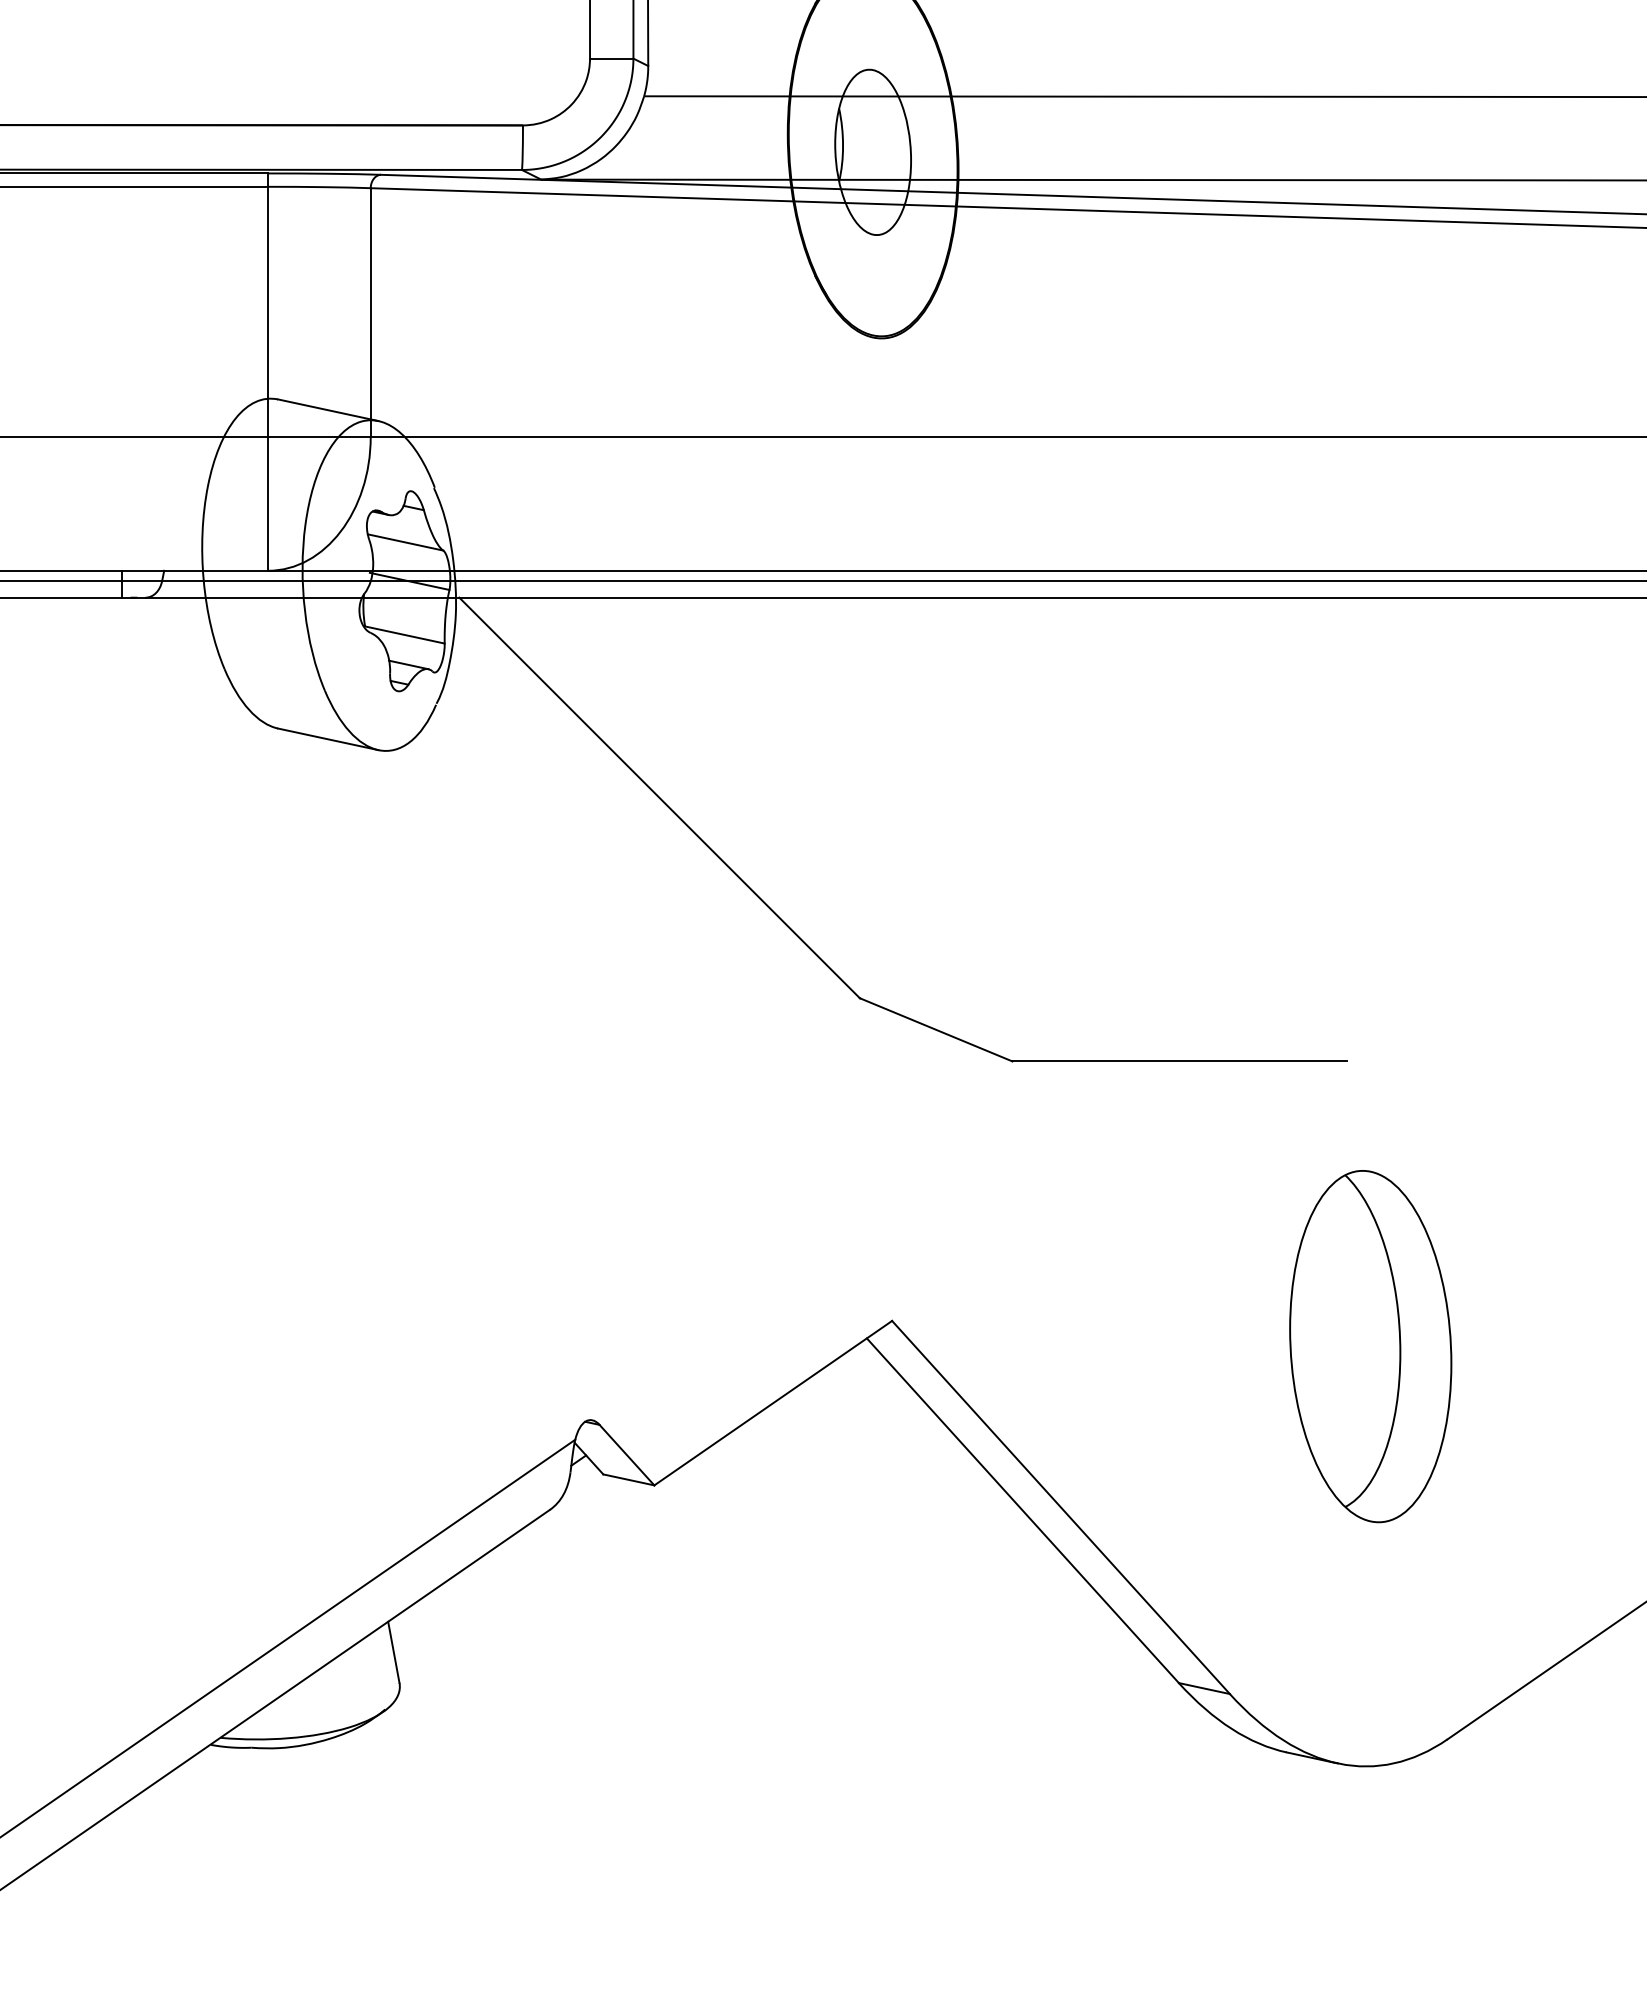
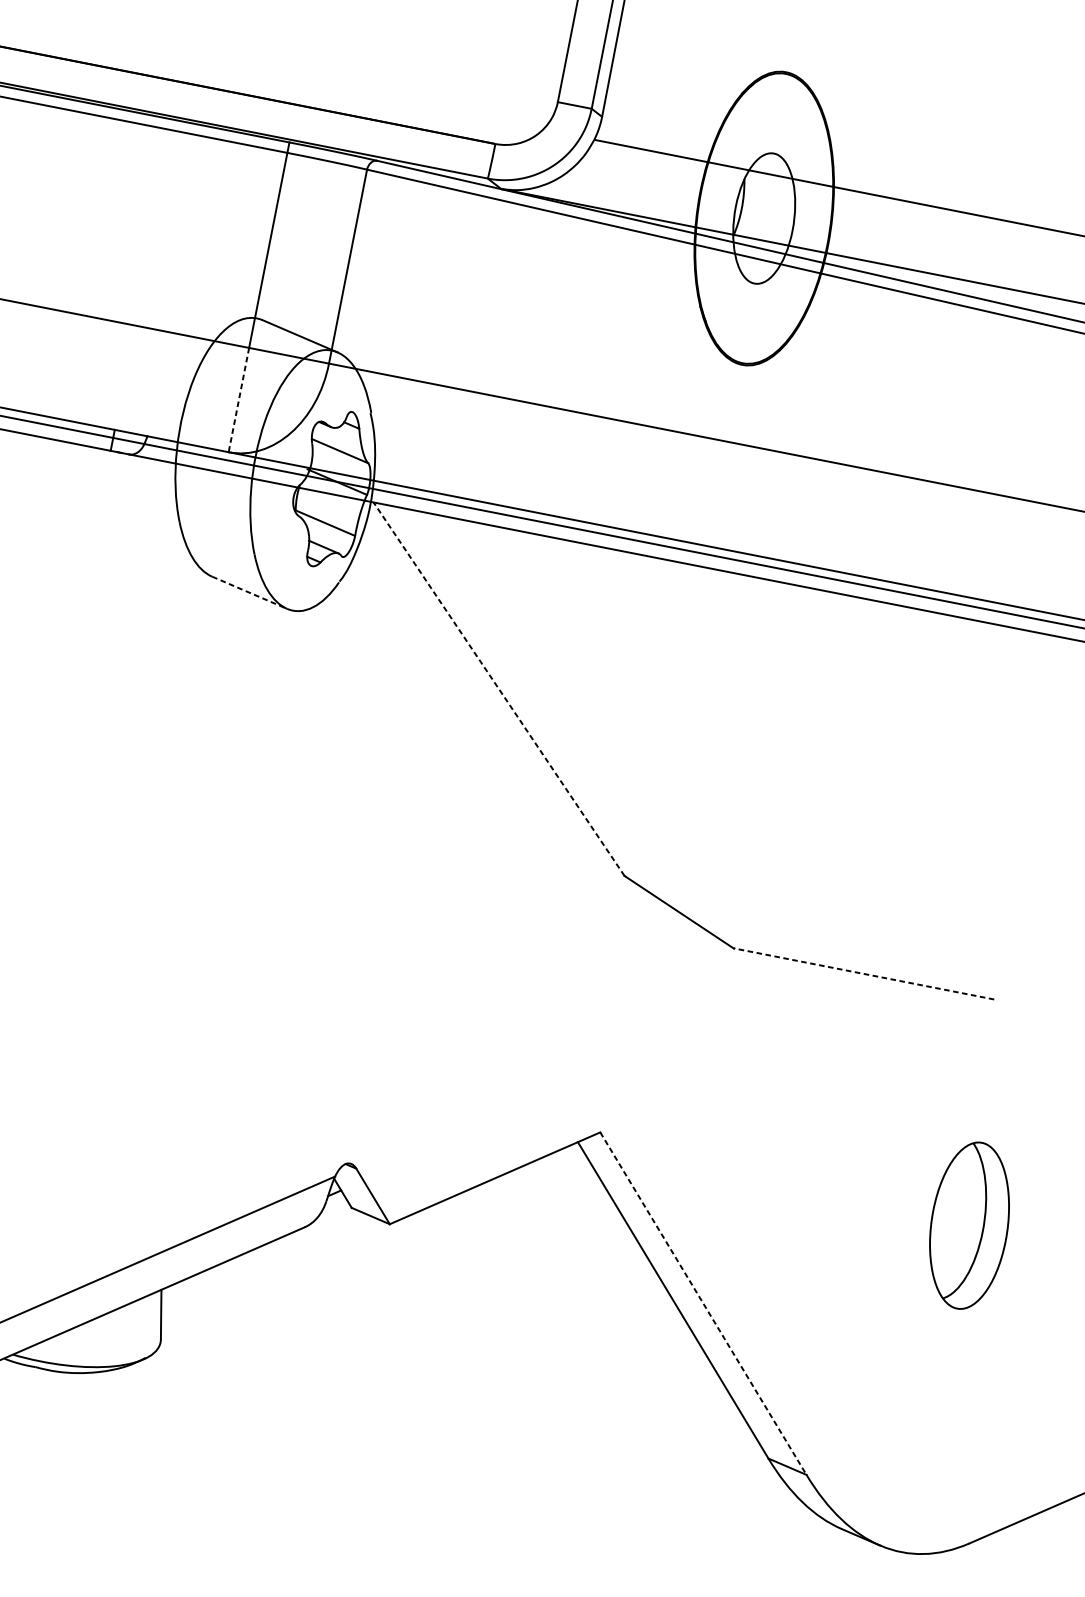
line: (268, 503) -> (239, 399), solid -> dashed
line: (328, 739) -> (249, 592), solid -> dashed
line: (659, 797) -> (499, 688), solid -> dashed
line: (1178, 1061) -> (863, 973), solid -> dashed
part: (1370, 1346) -> (969, 1225), size x0.6
line: (1061, 1507) -> (703, 1303), solid -> dashed

